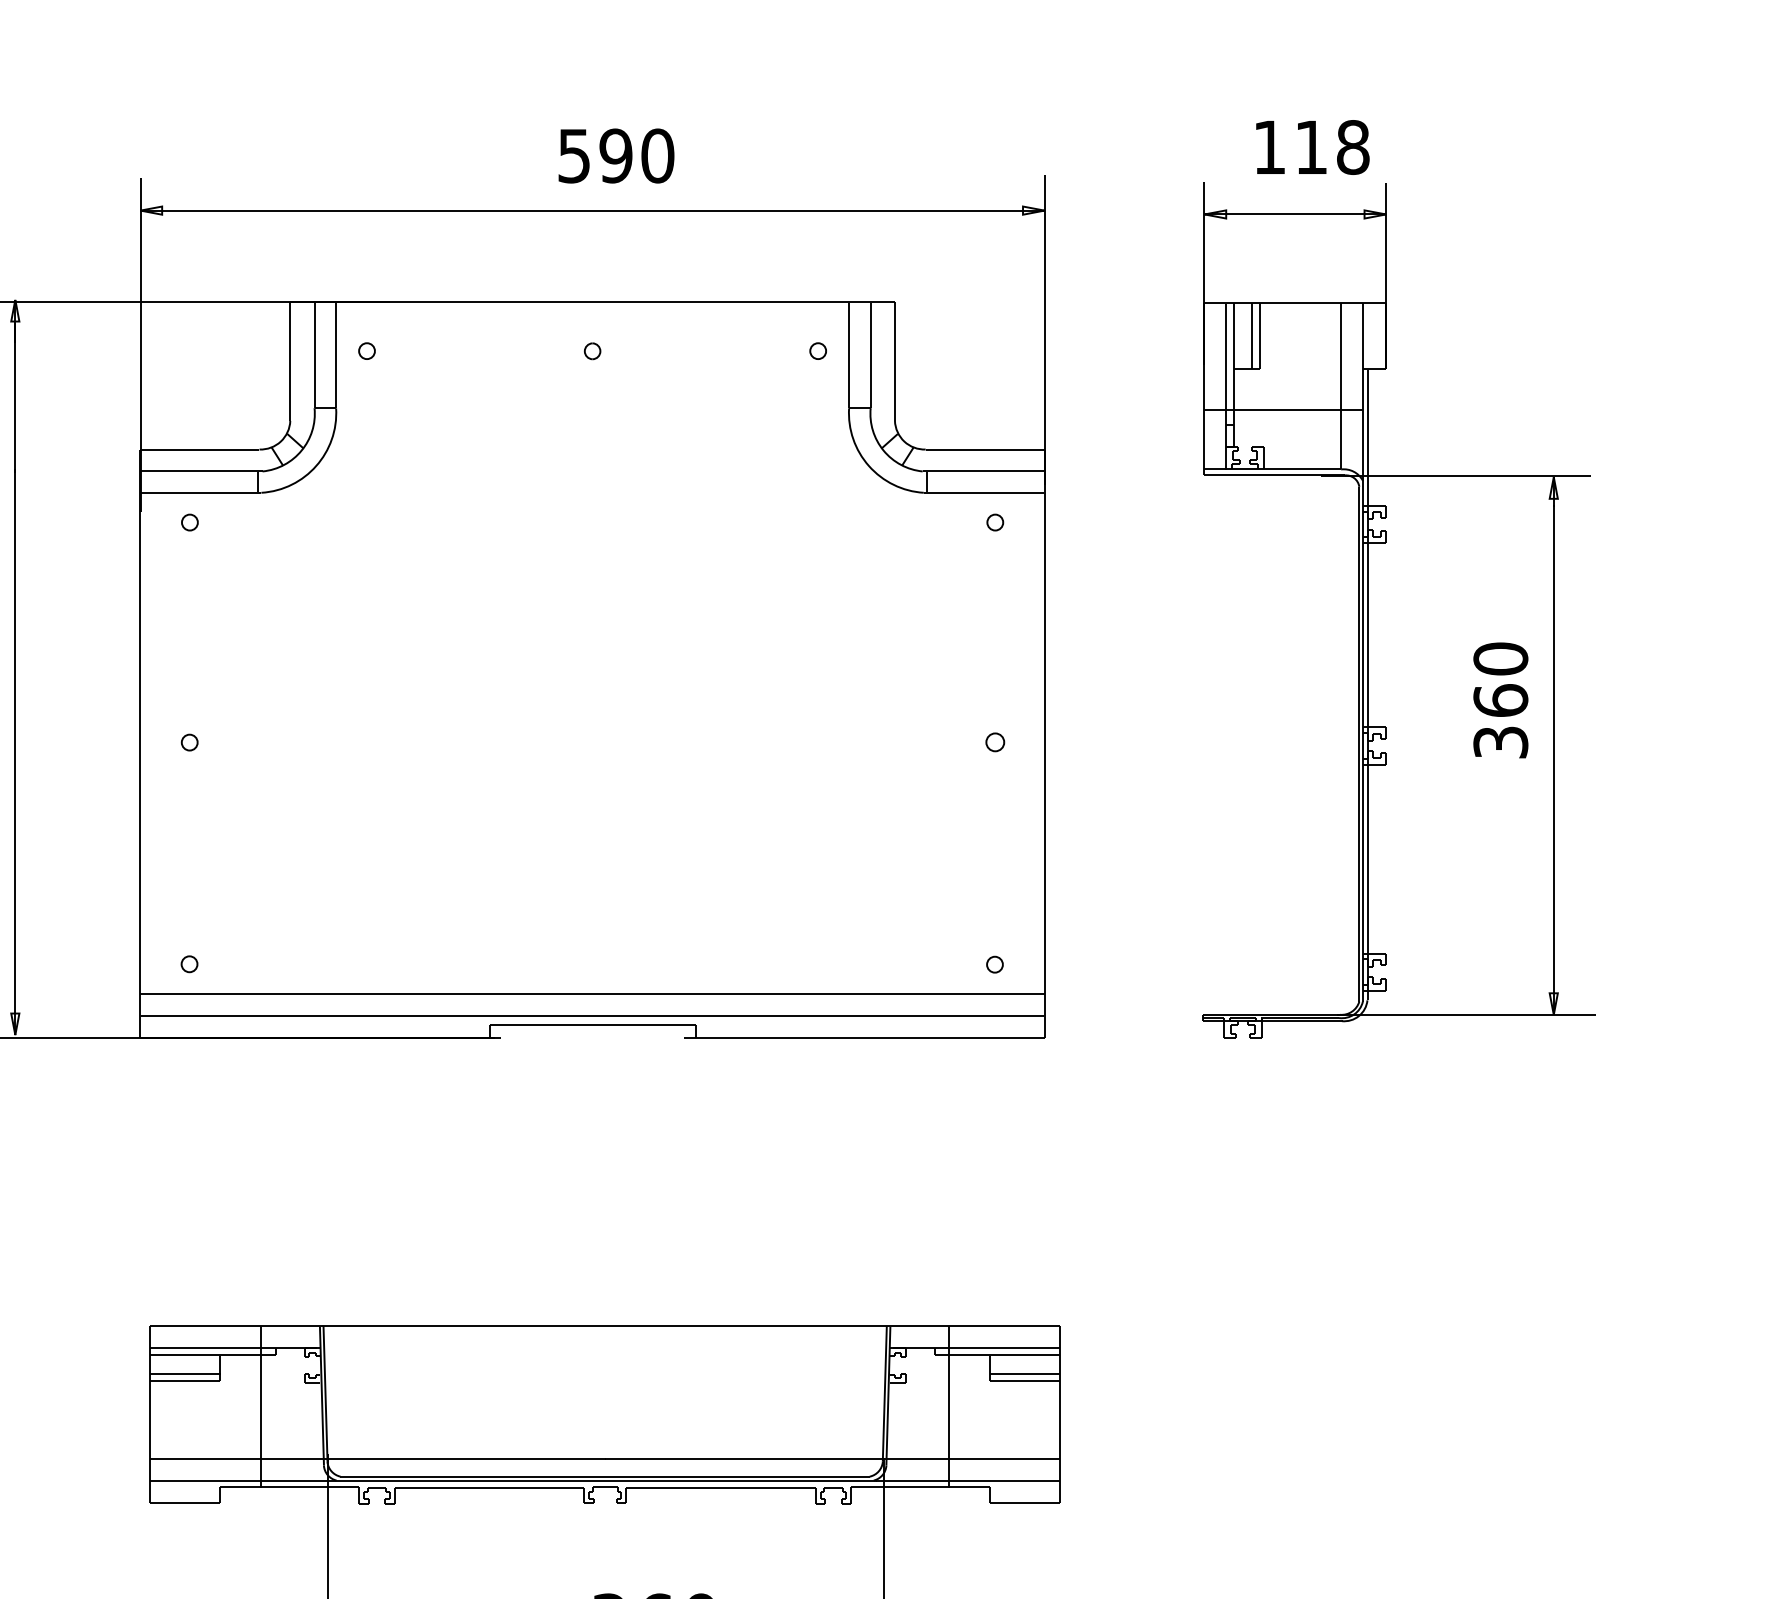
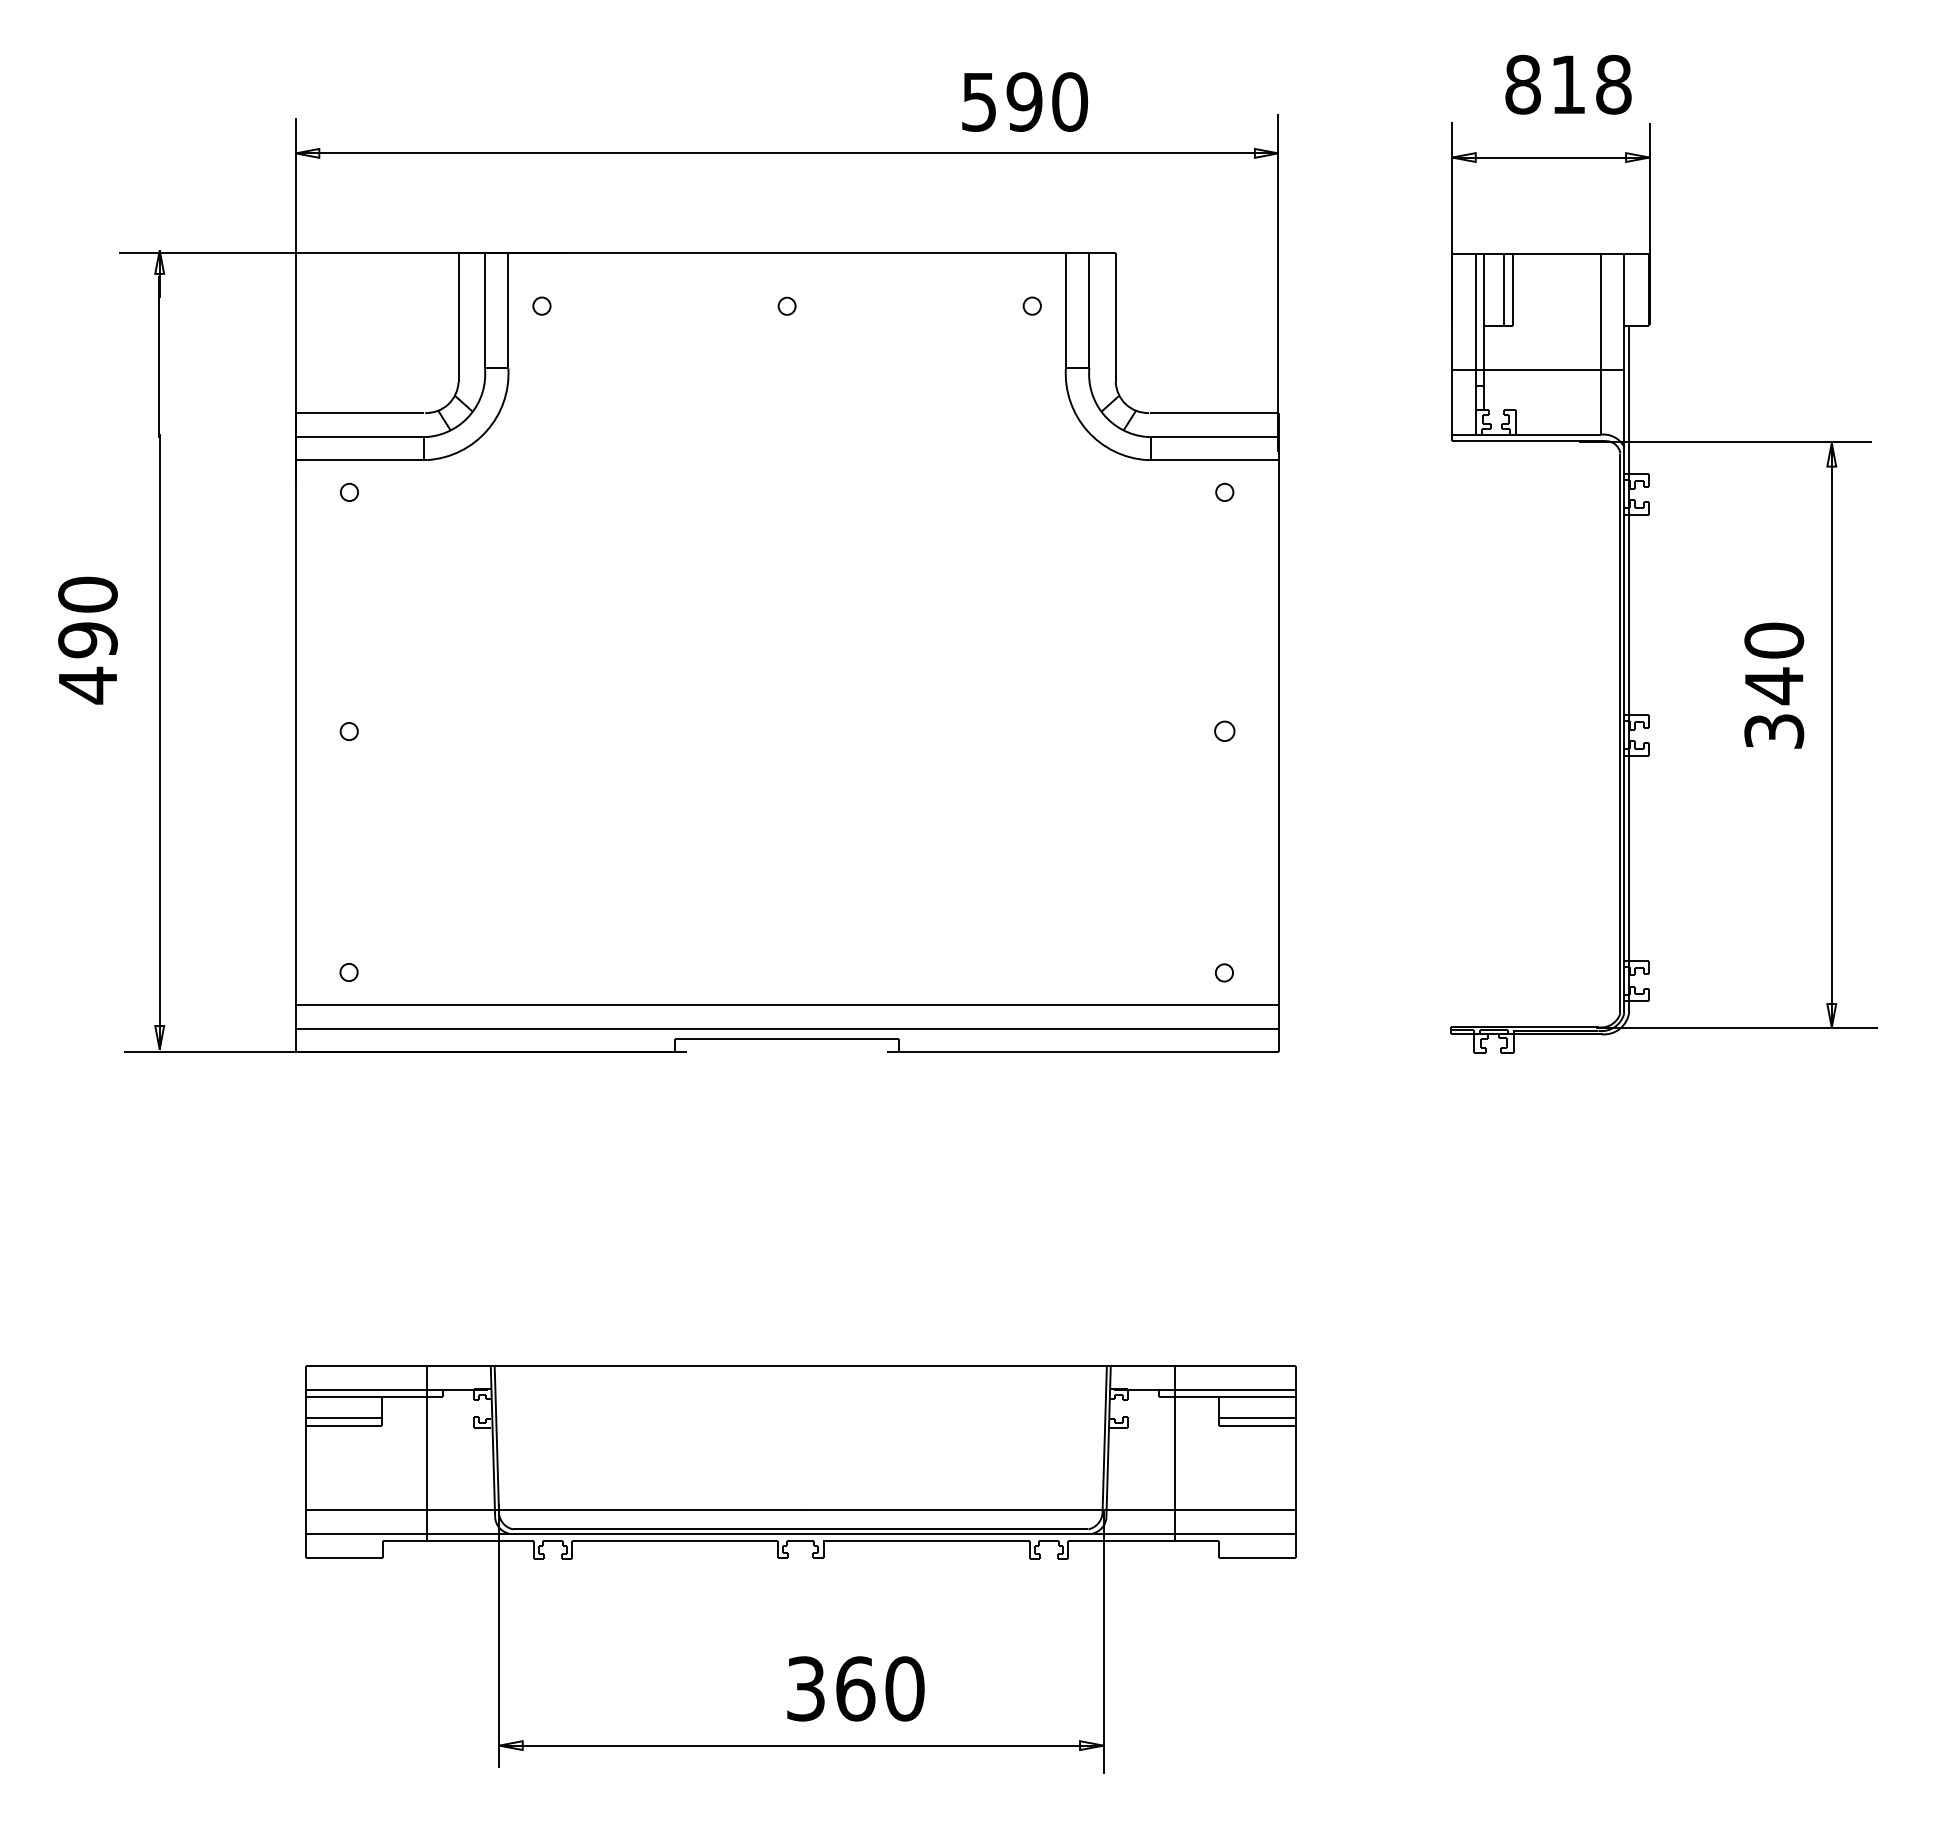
text: (1269, 147) -> (1522, 84), 118 -> 818
text: (615, 155) -> (1024, 101), moved
text: (1501, 701) -> (1774, 686), 360 -> 340

